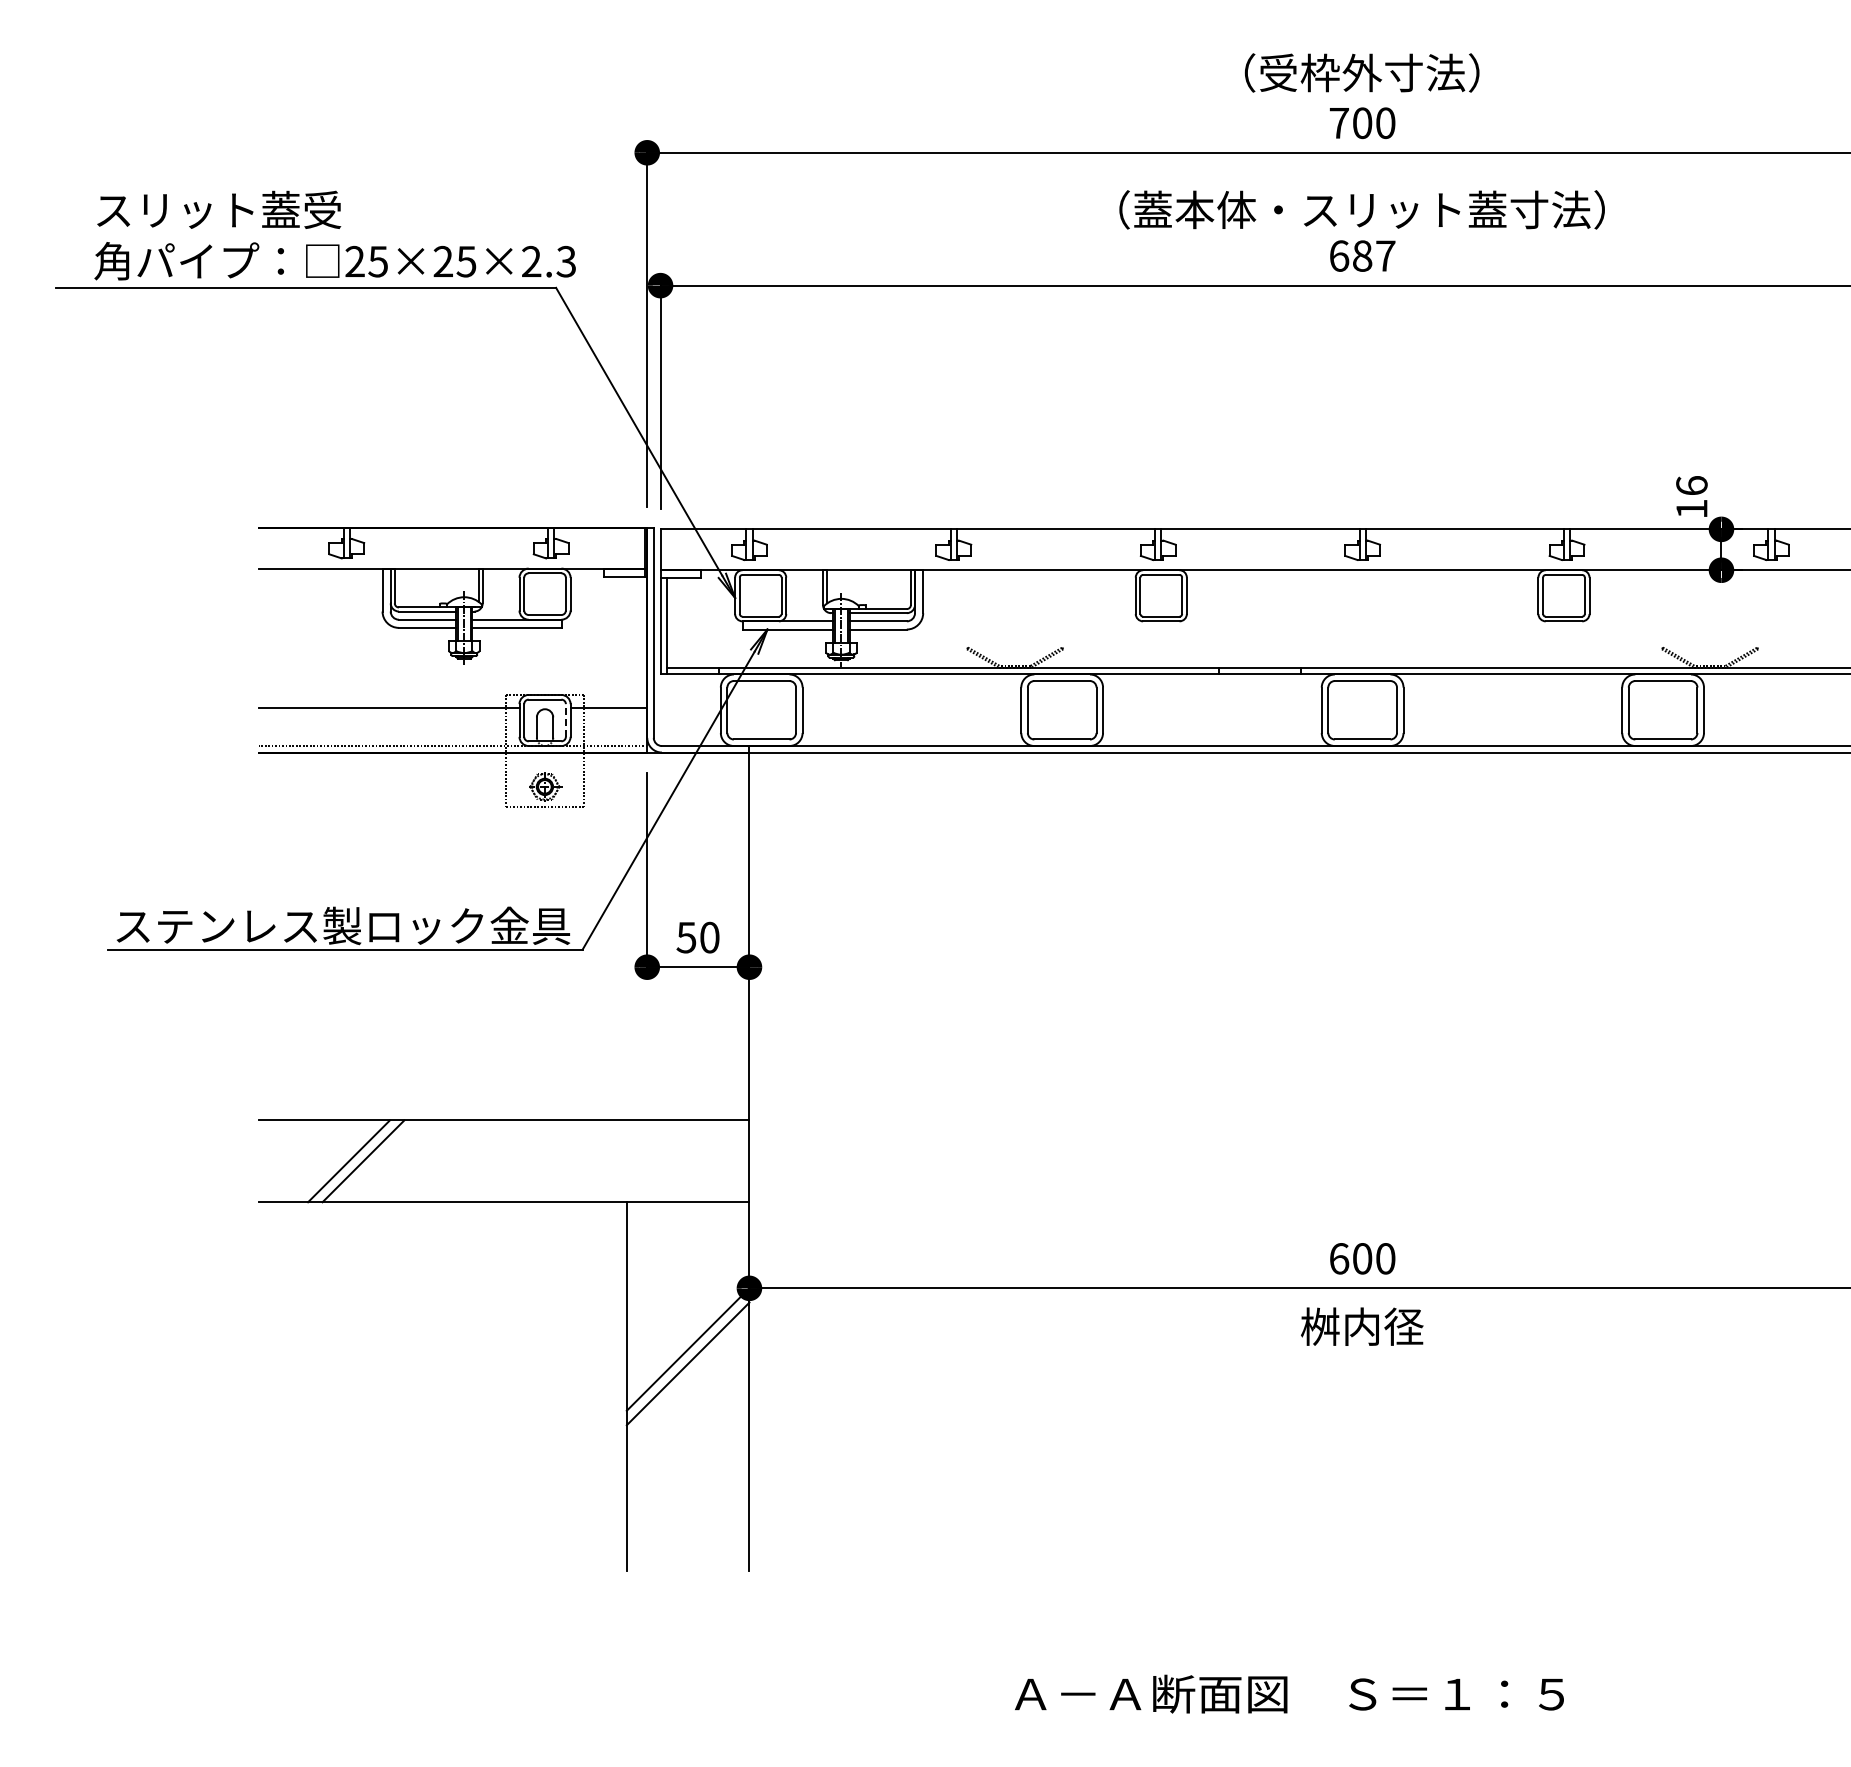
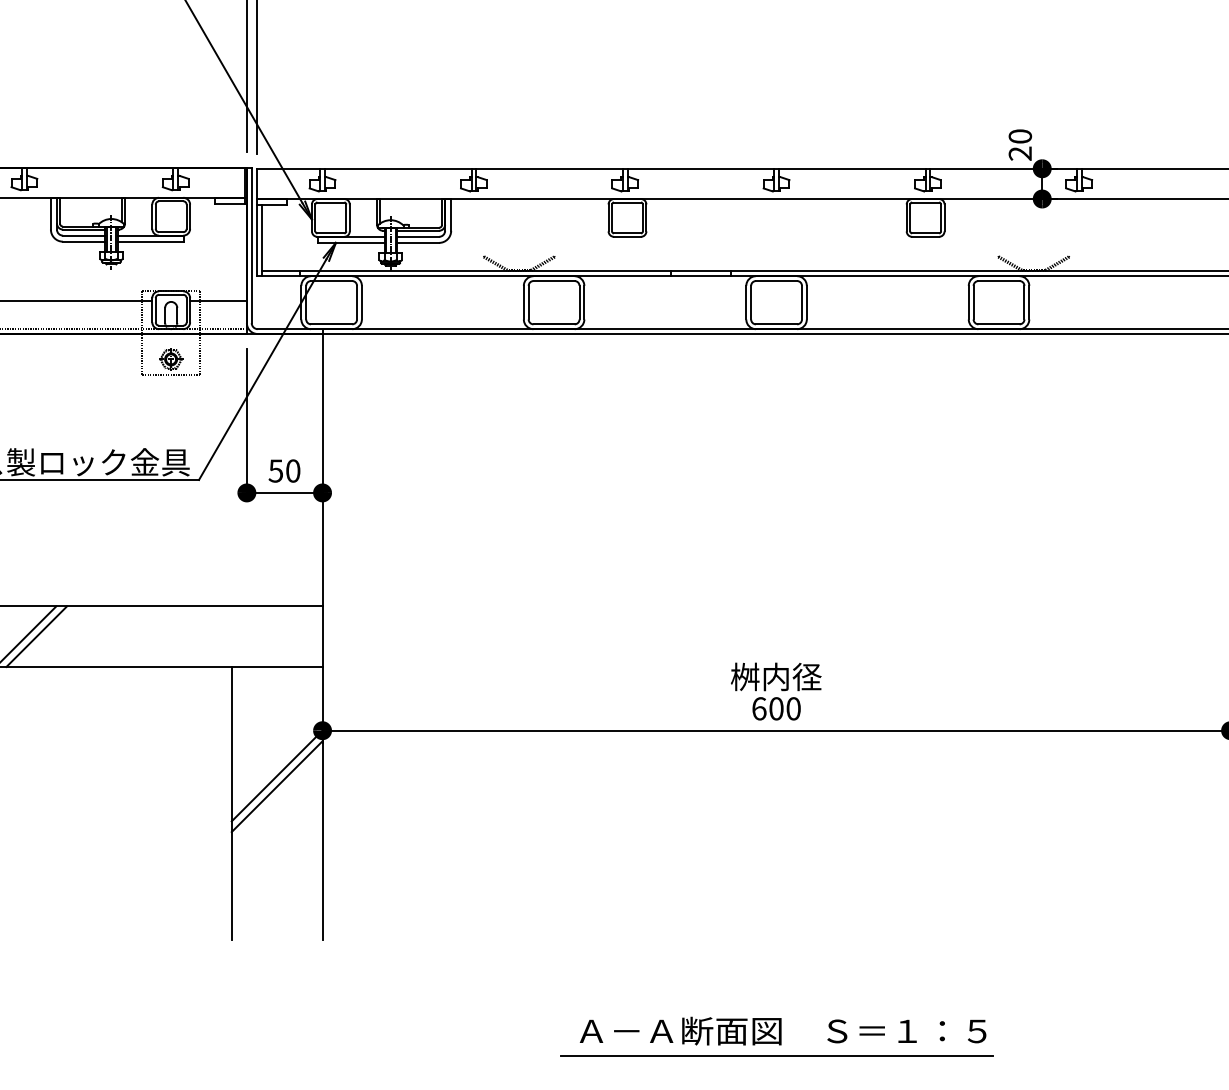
text: (1691, 497) -> (1020, 145), 16 -> 20
line: (565, 719) -> (186, 309), dashed -> solid
text: (1362, 1326) -> (776, 676), moved
text: (1289, 1693) -> (783, 1030), moved
line: (1362, 1727) -> (776, 1055), added

